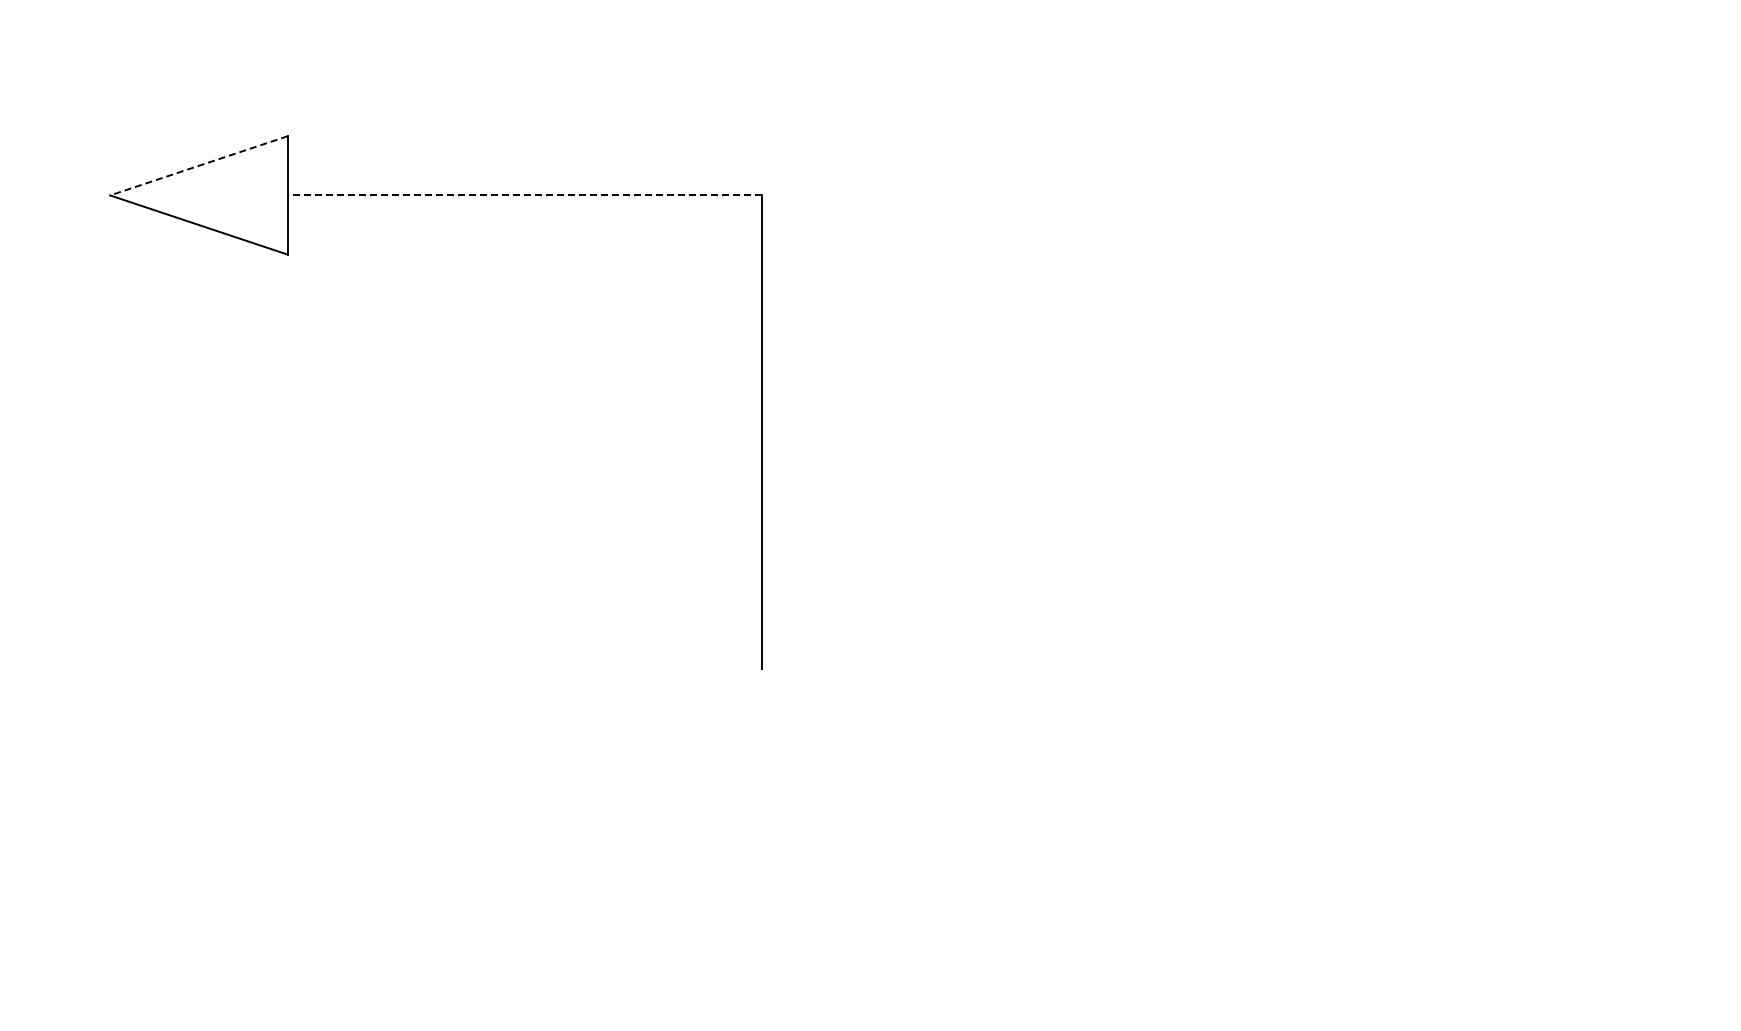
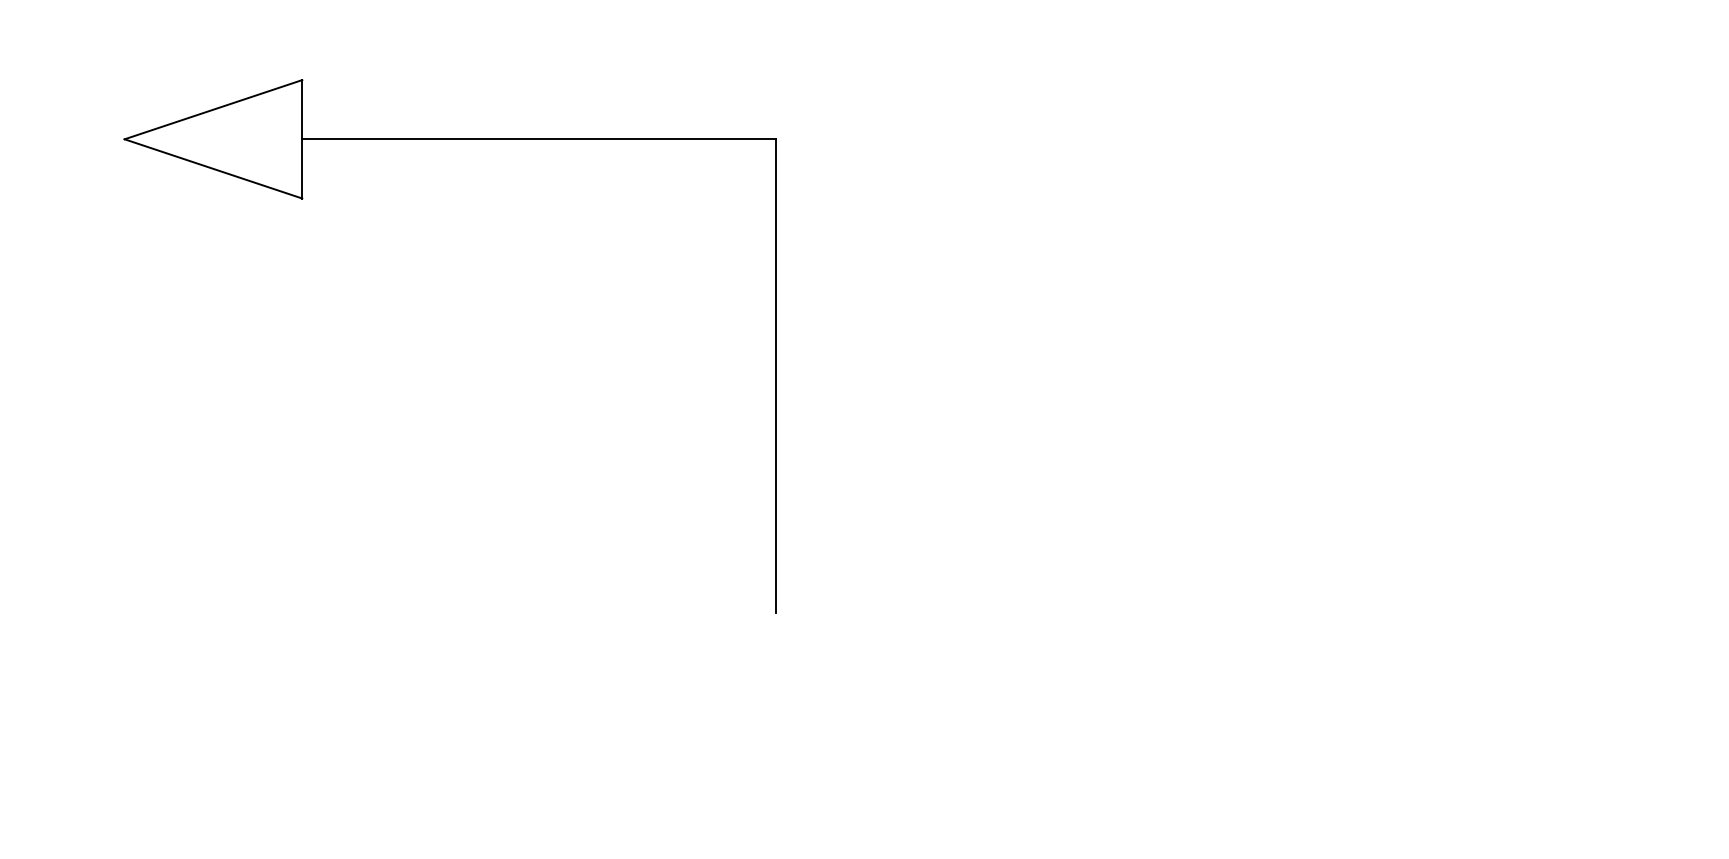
line: (198, 165) -> (213, 109), dashed -> solid
line: (524, 195) -> (539, 139), dashed -> solid

